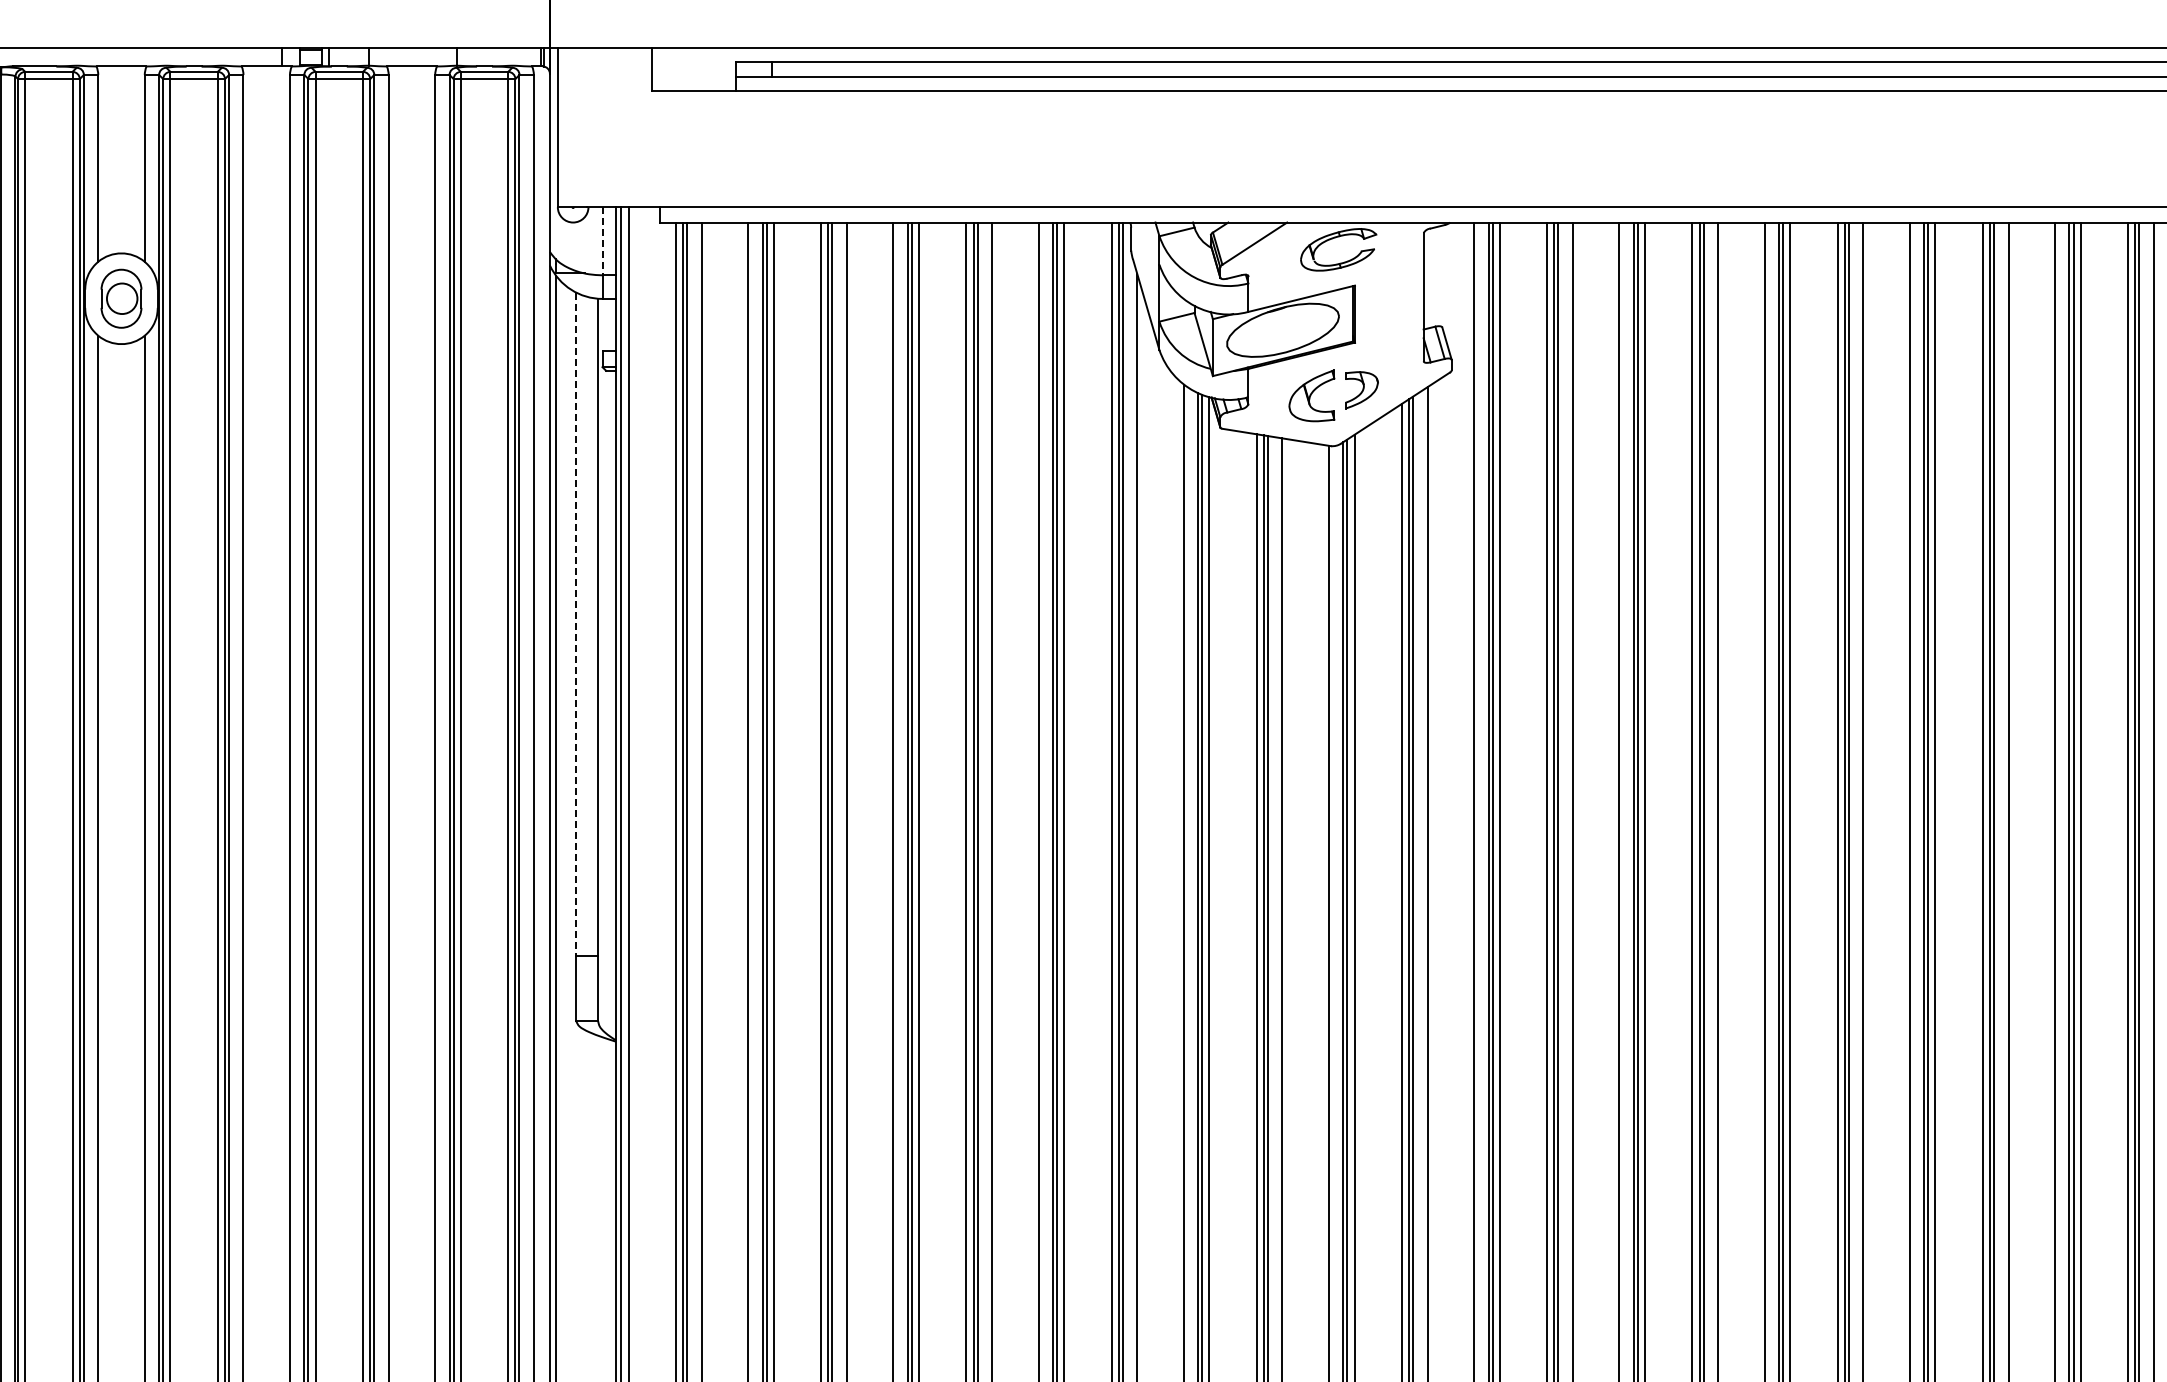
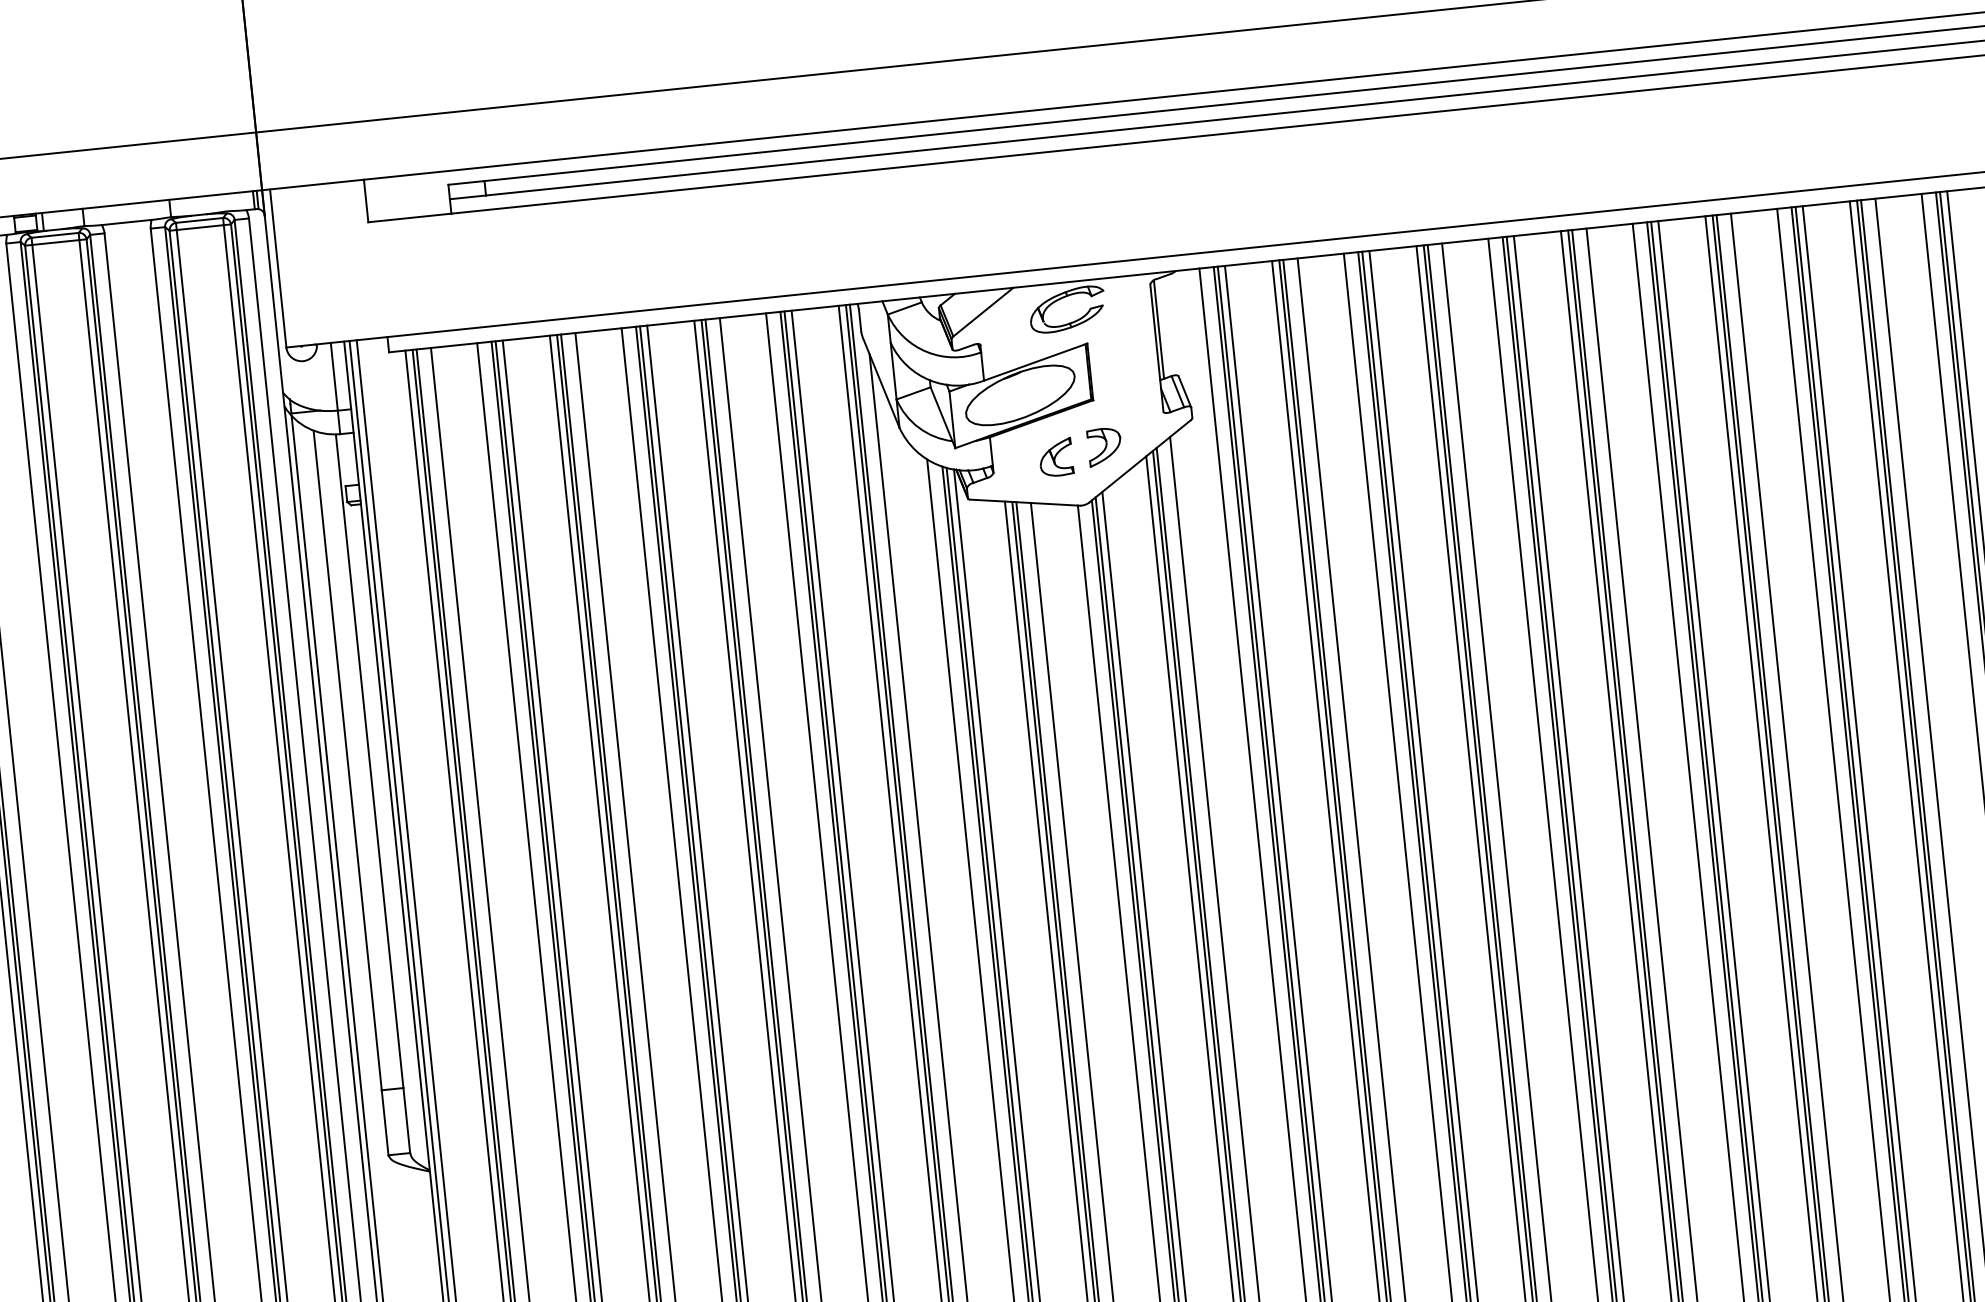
line: (602, 241) -> (334, 377), dashed -> solid
line: (1427, 278) -> (1158, 329), added
part: (1312, 395) -> (1056, 457), size x0.71
line: (576, 624) -> (347, 760), dashed -> solid

